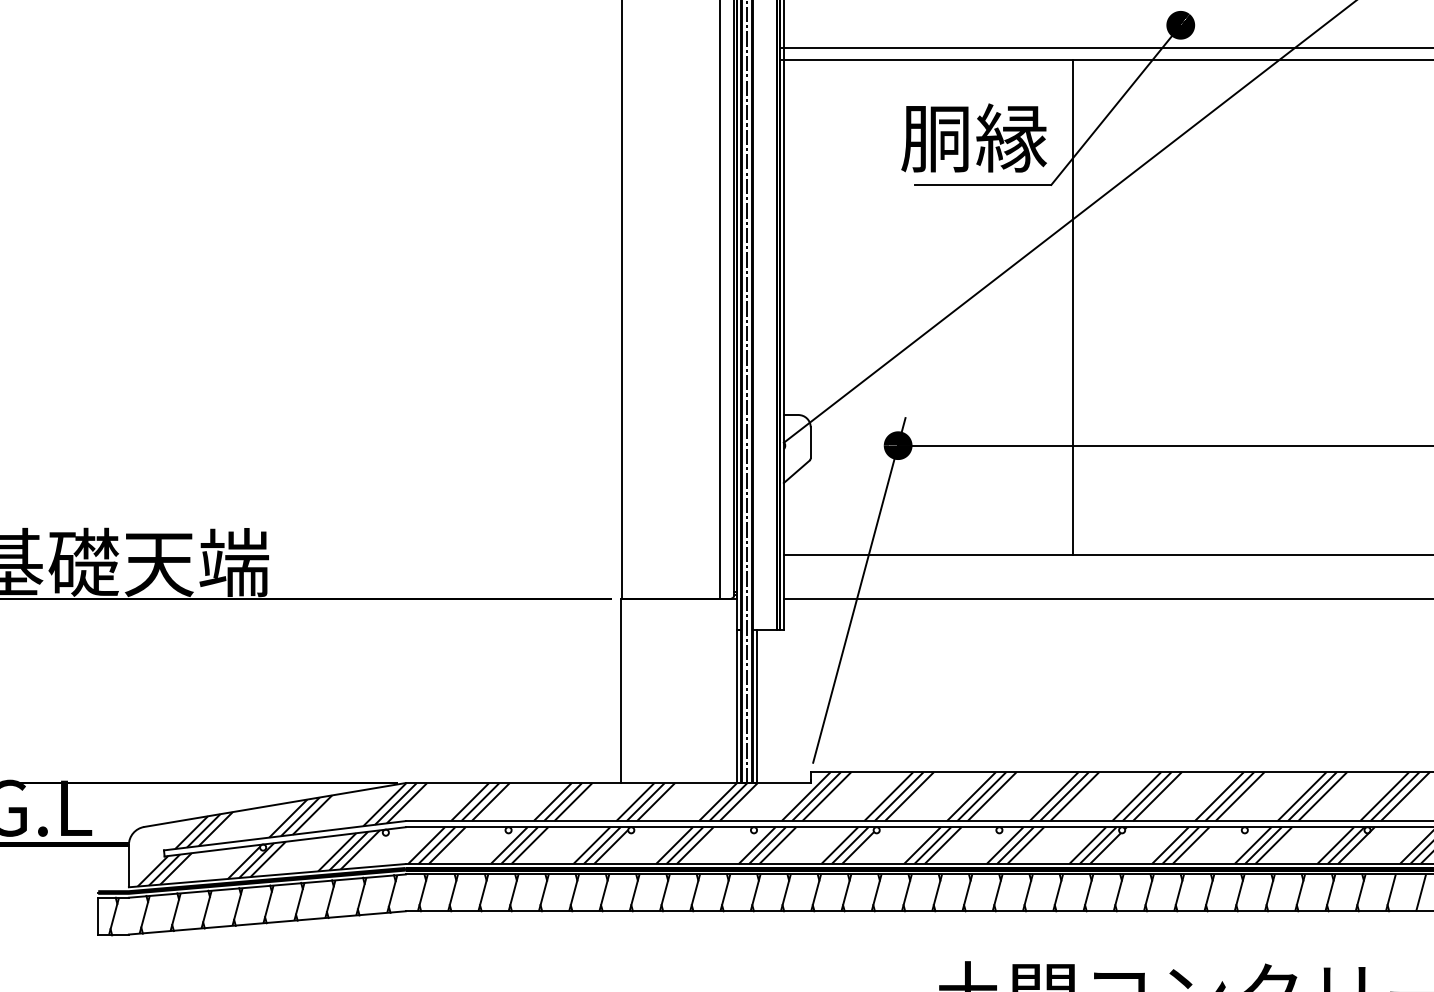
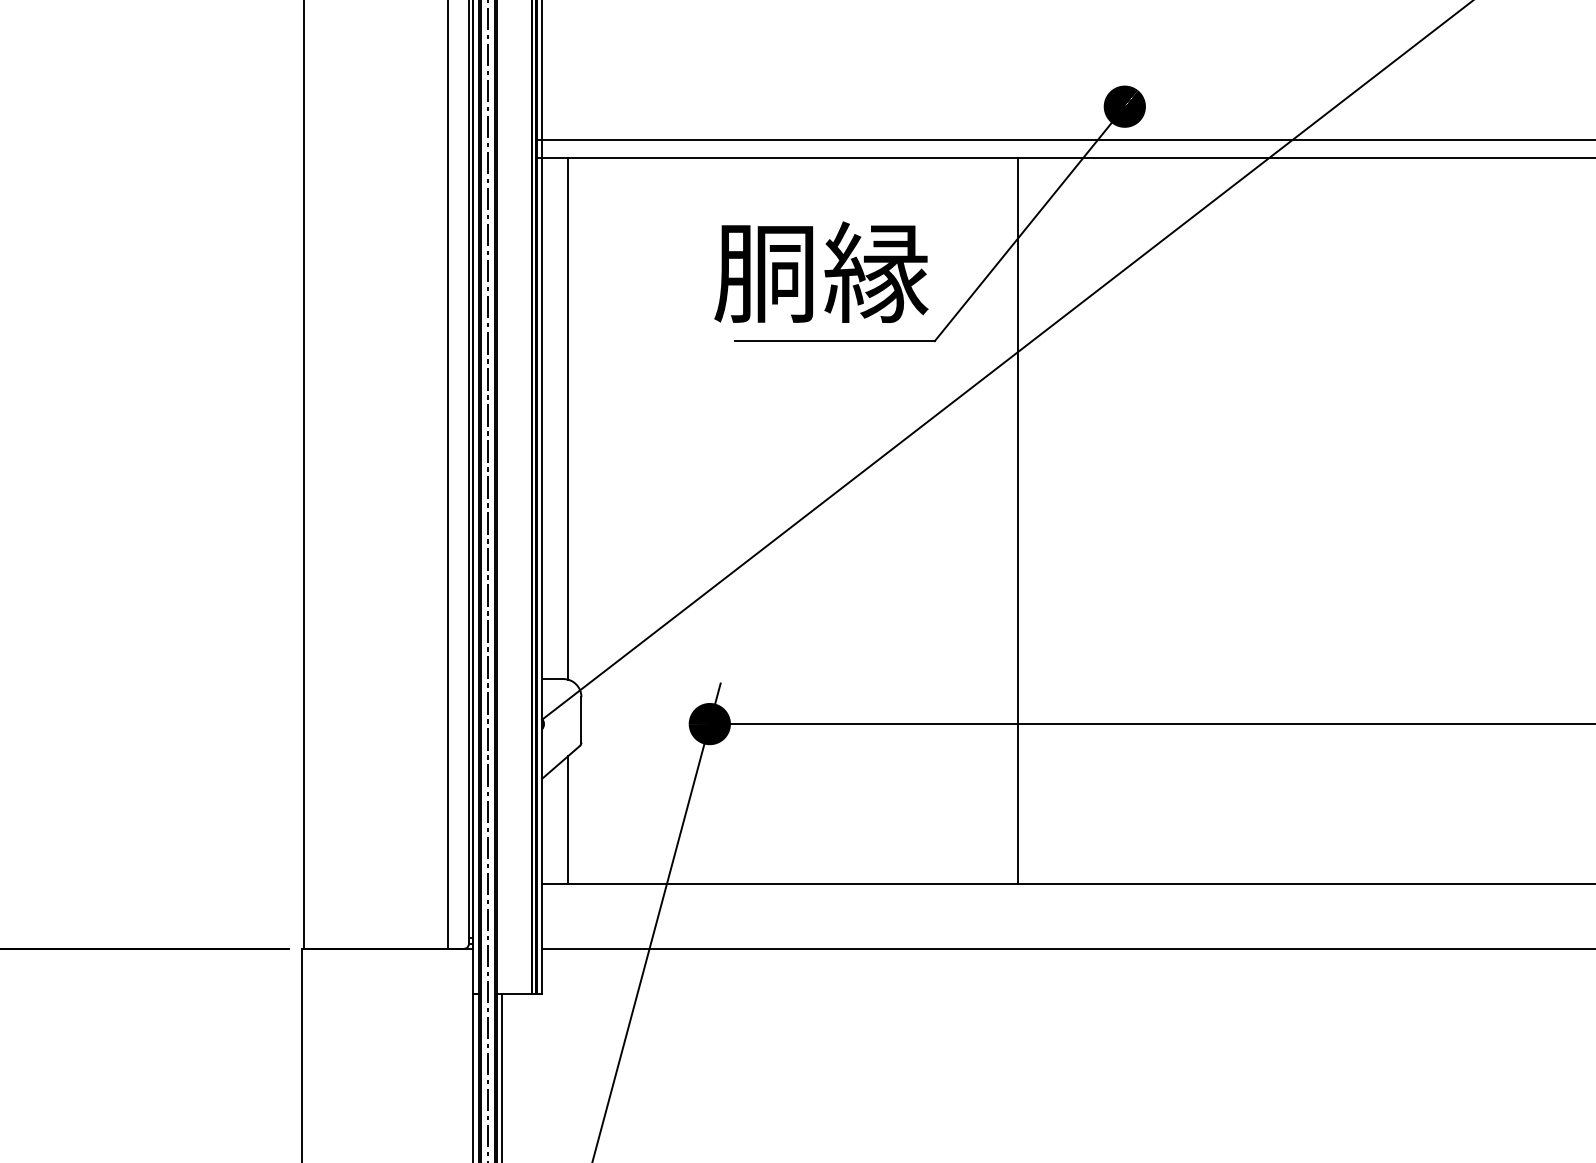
line: (801, 237) -> (567, 418), added
line: (1073, 306) -> (1018, 519), moved
line: (801, 510) -> (567, 819), added

